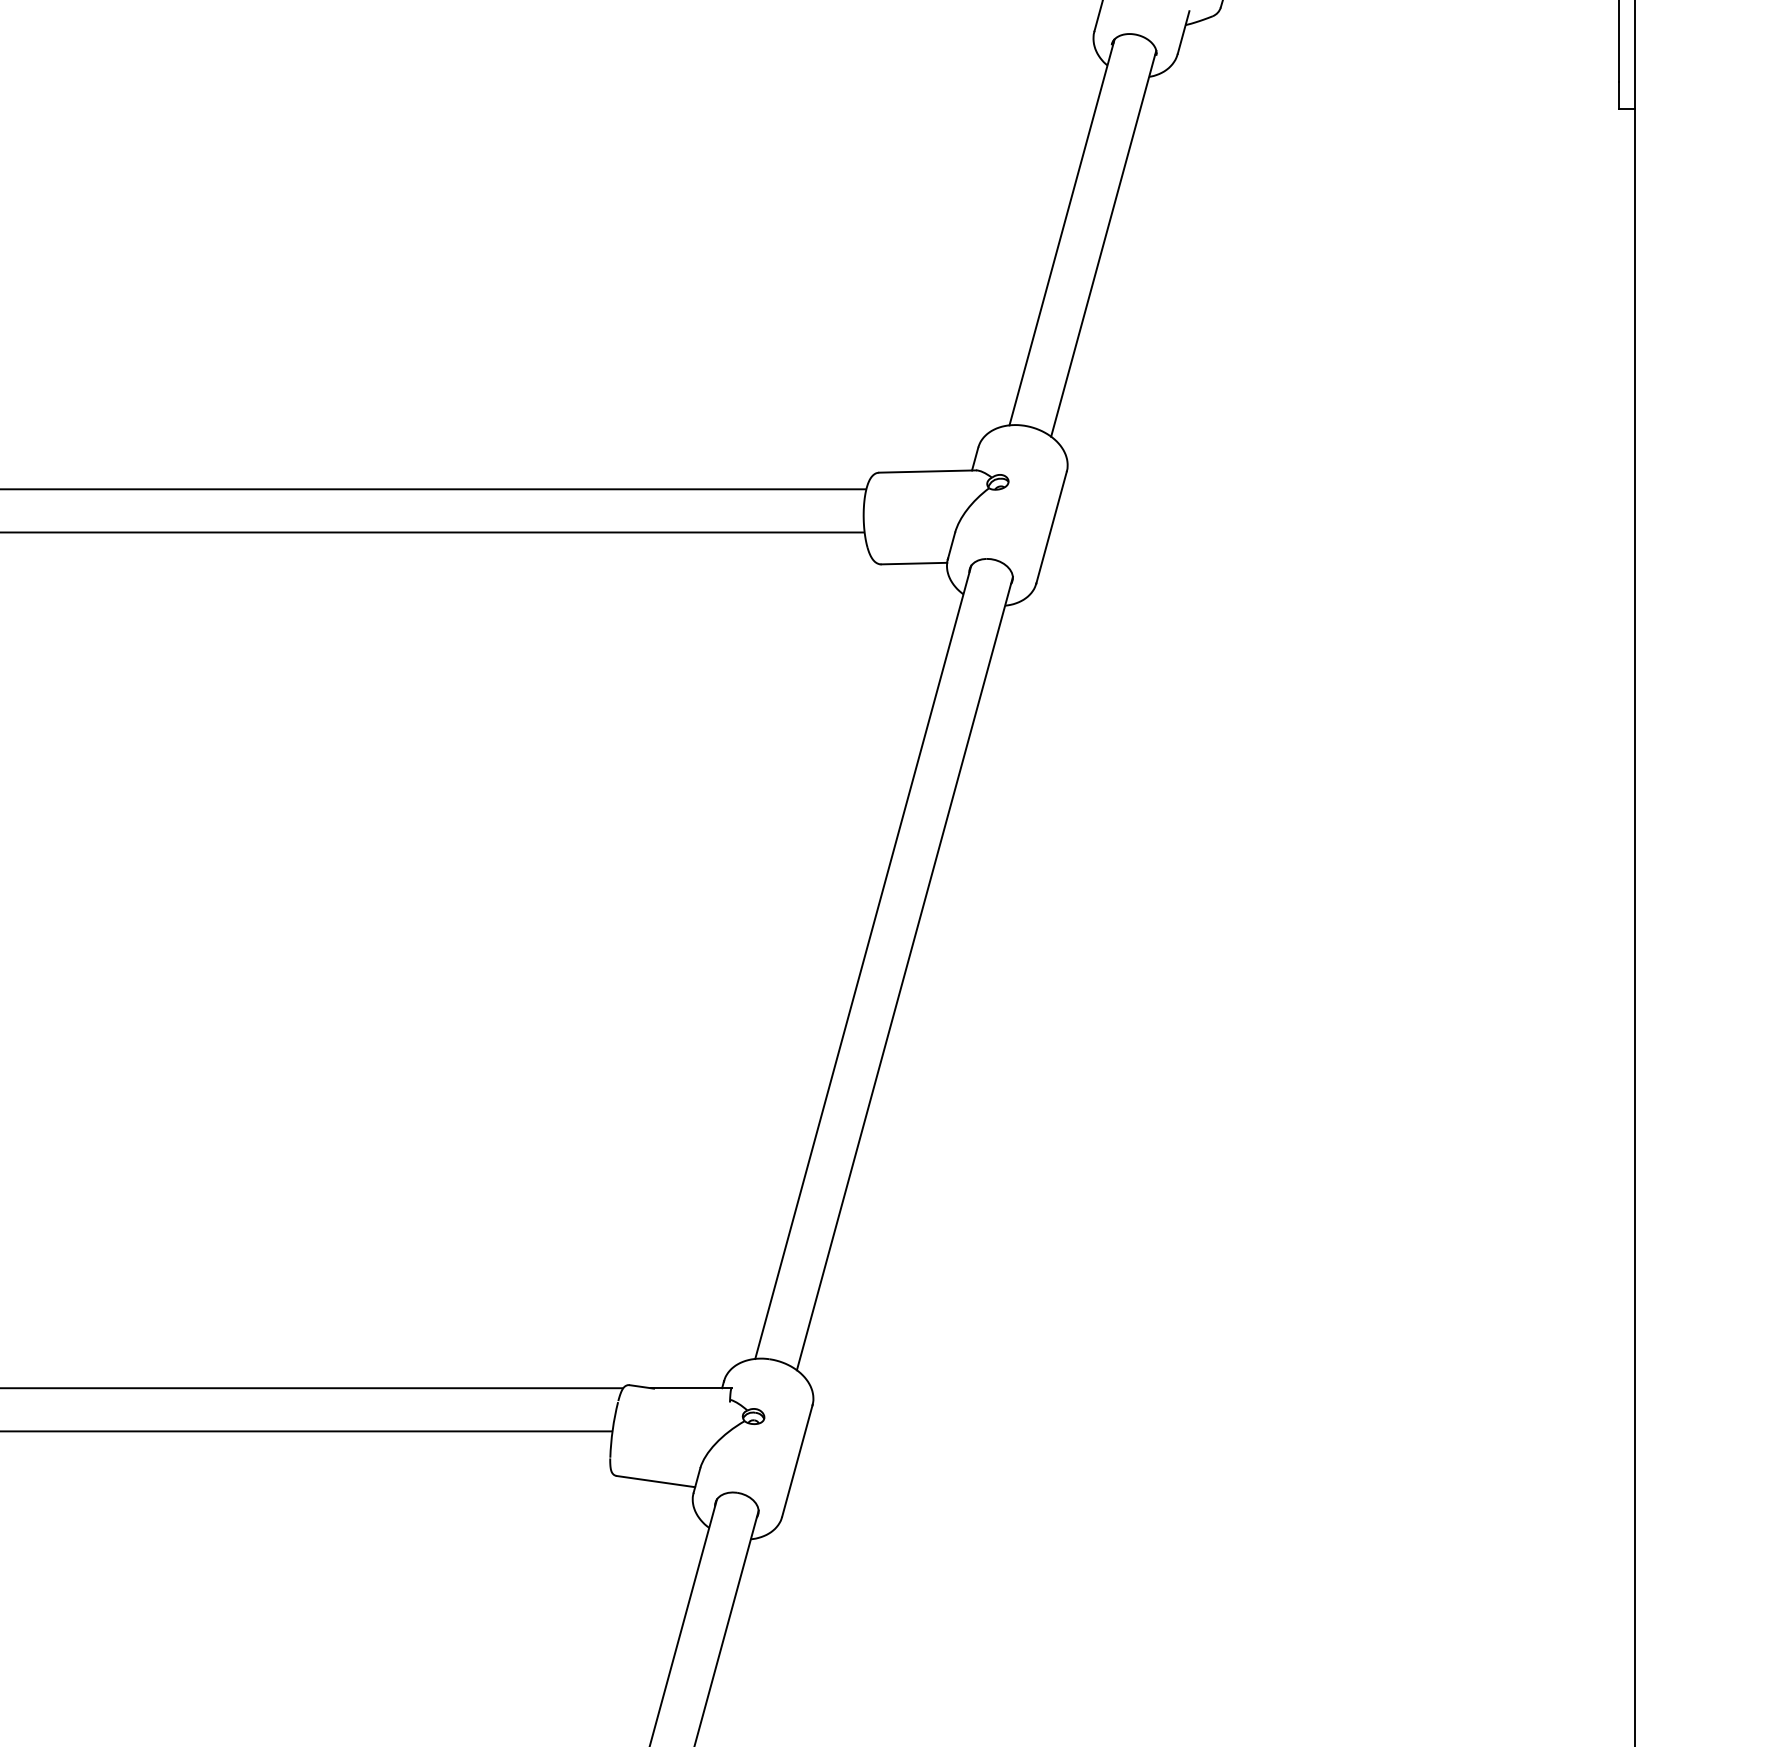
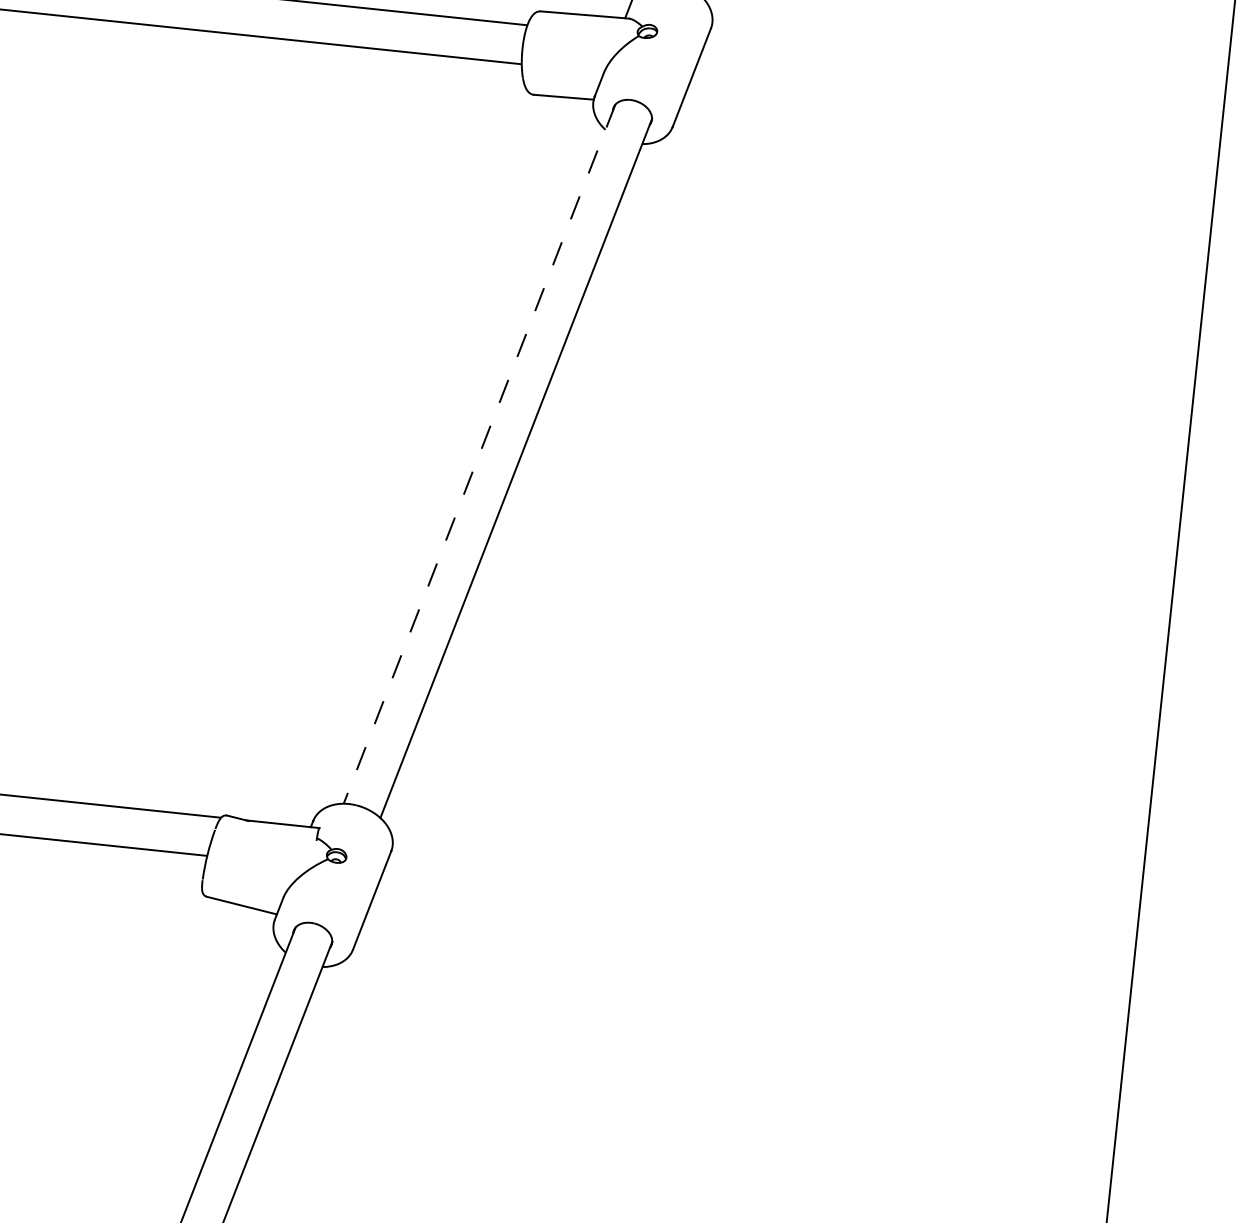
line: (863, 962) -> (479, 454), solid -> dashed

